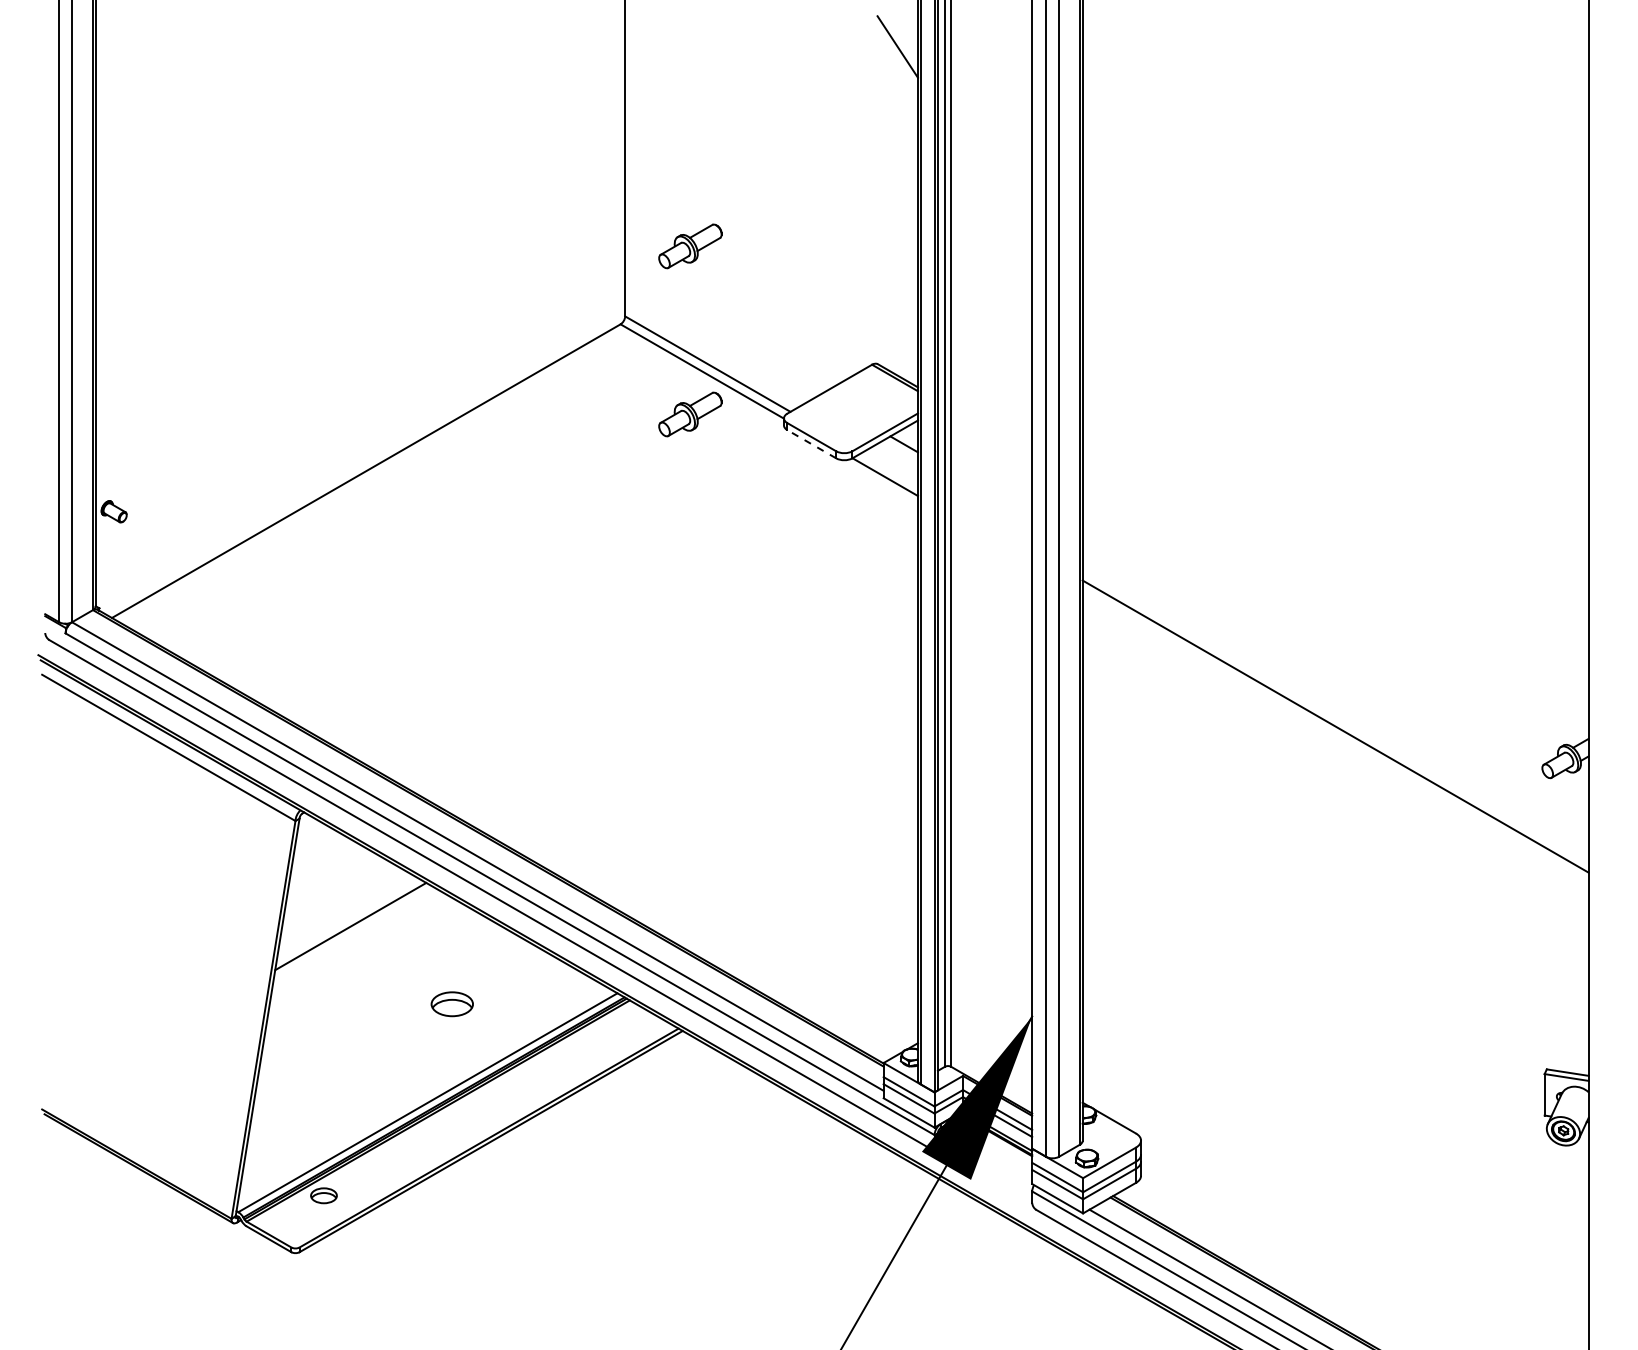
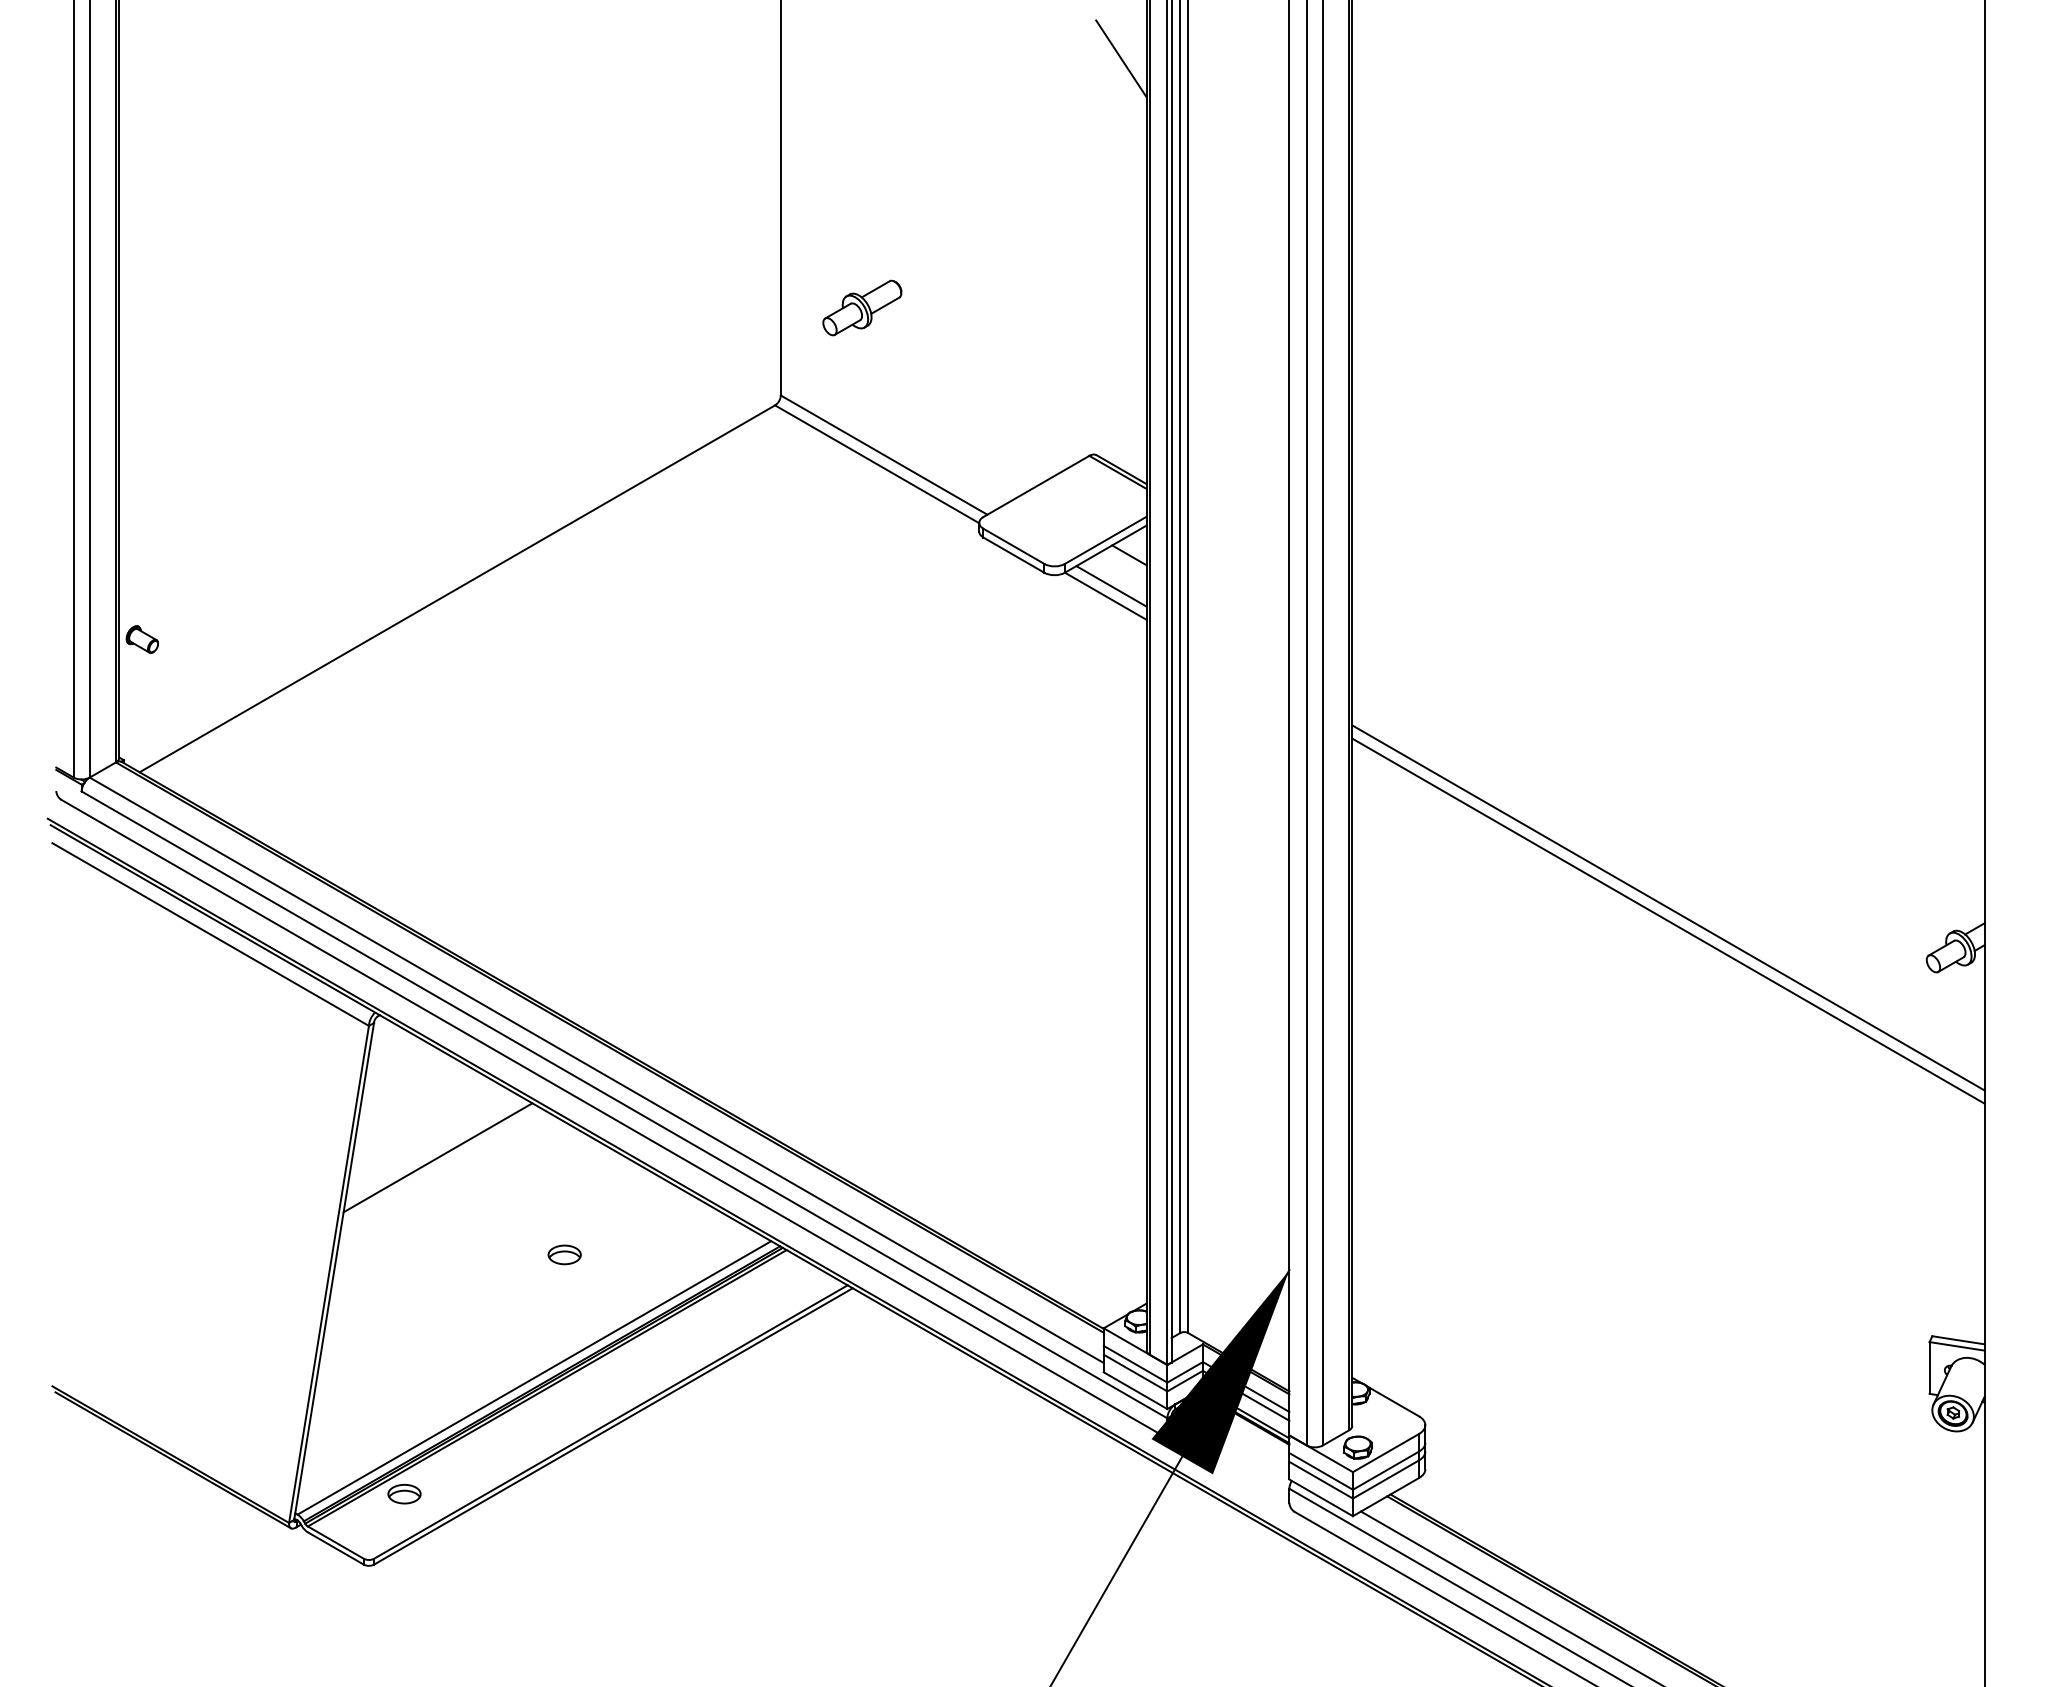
part: (690, 414) -> (862, 517), removed
line: (811, 443) -> (1013, 554), dashed -> solid
line: (889, 469) -> (1111, 586), added
line: (1335, 736) -> (1668, 920), added
part: (452, 1003) -> (564, 1254), size x0.62

